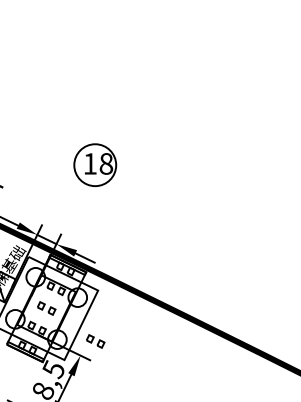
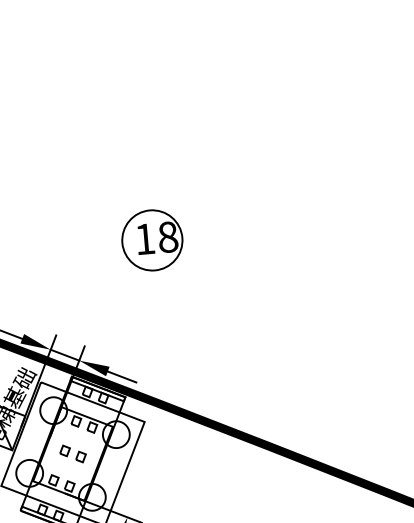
part: (95, 164) -> (152, 239), moved
part: (95, 341) -> (147, 495), removed

